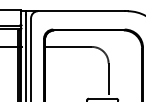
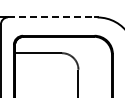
line: (81, 11) -> (51, 17), solid -> dashed

